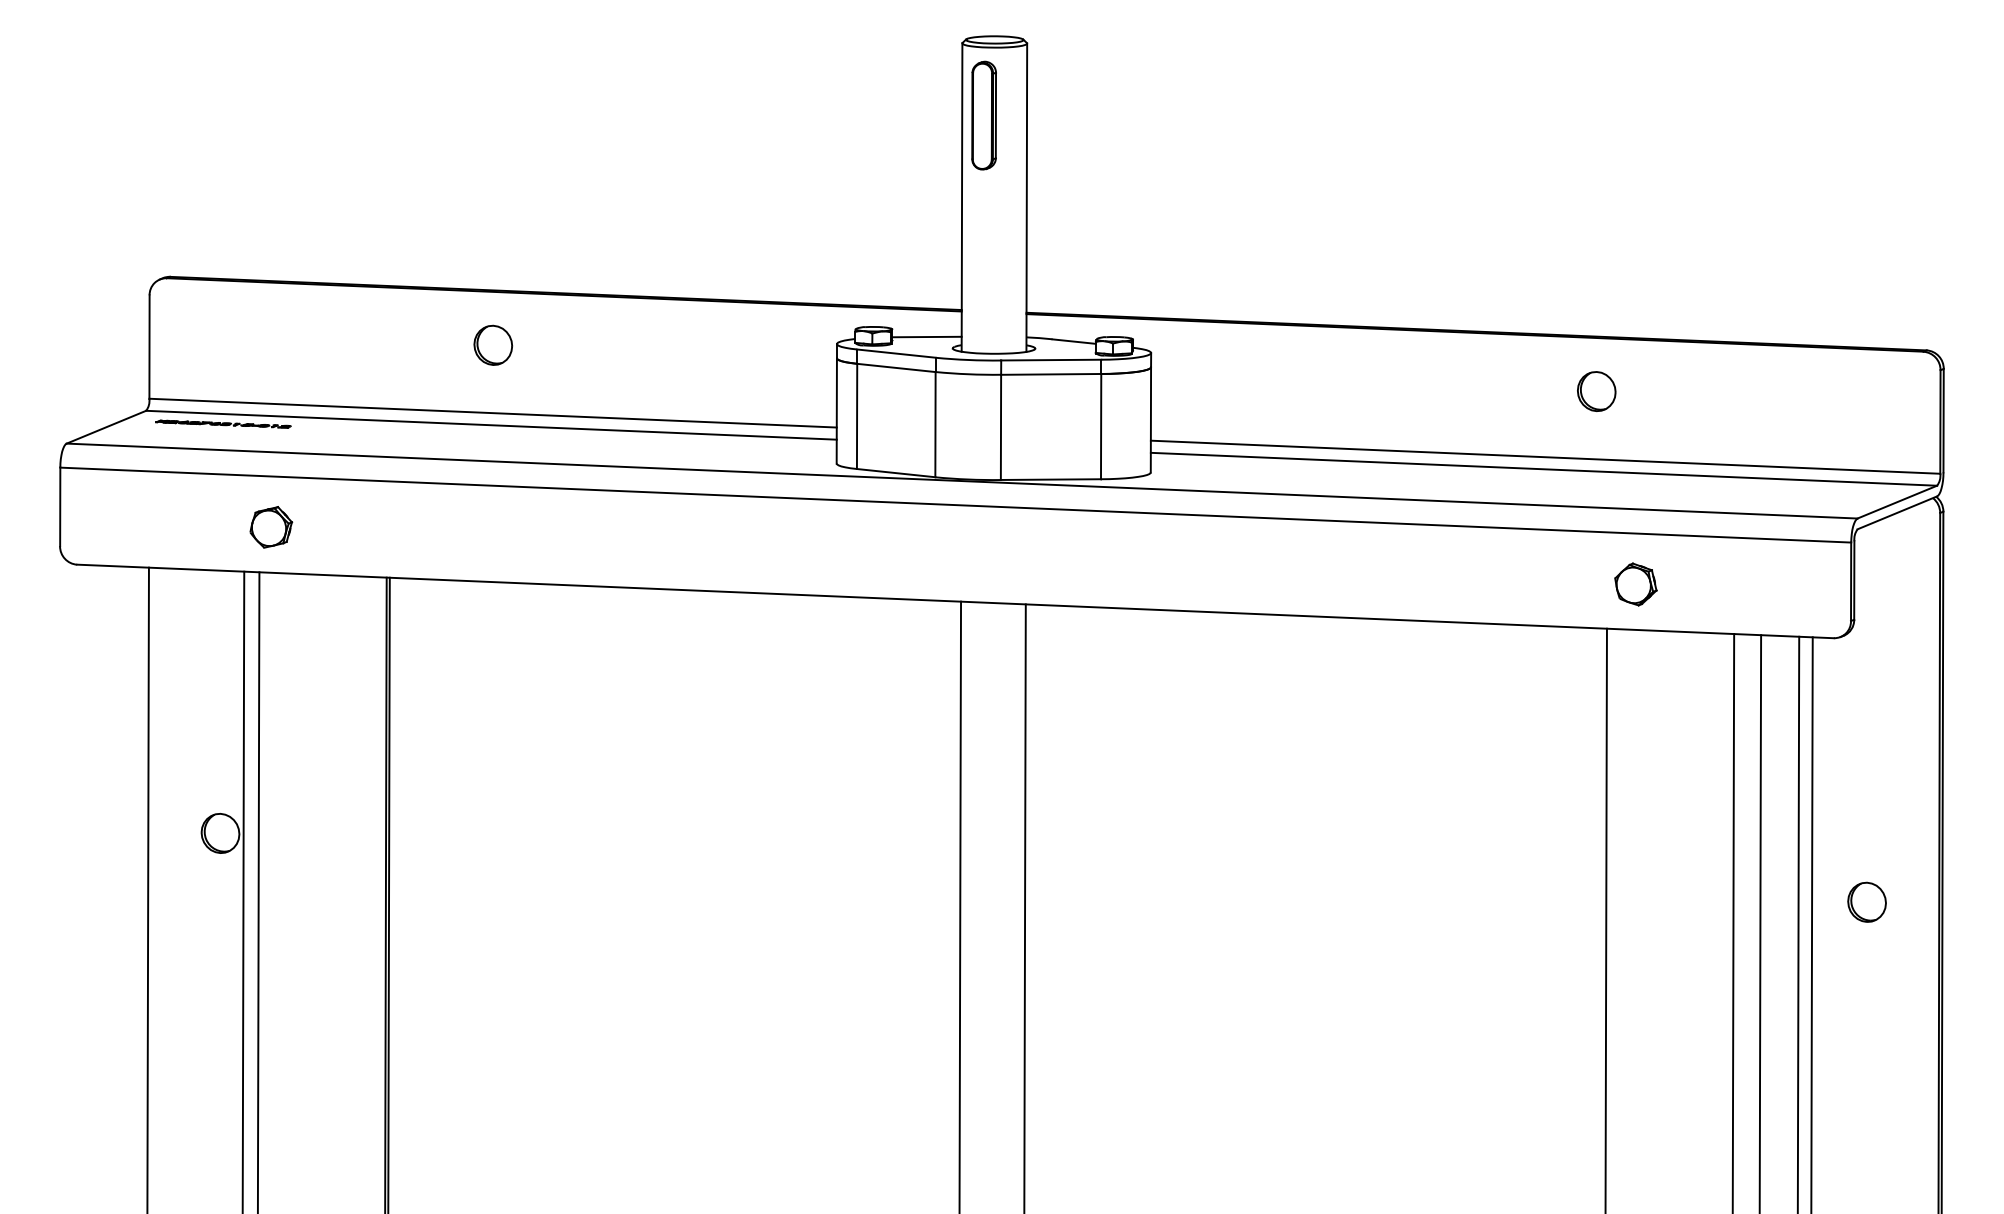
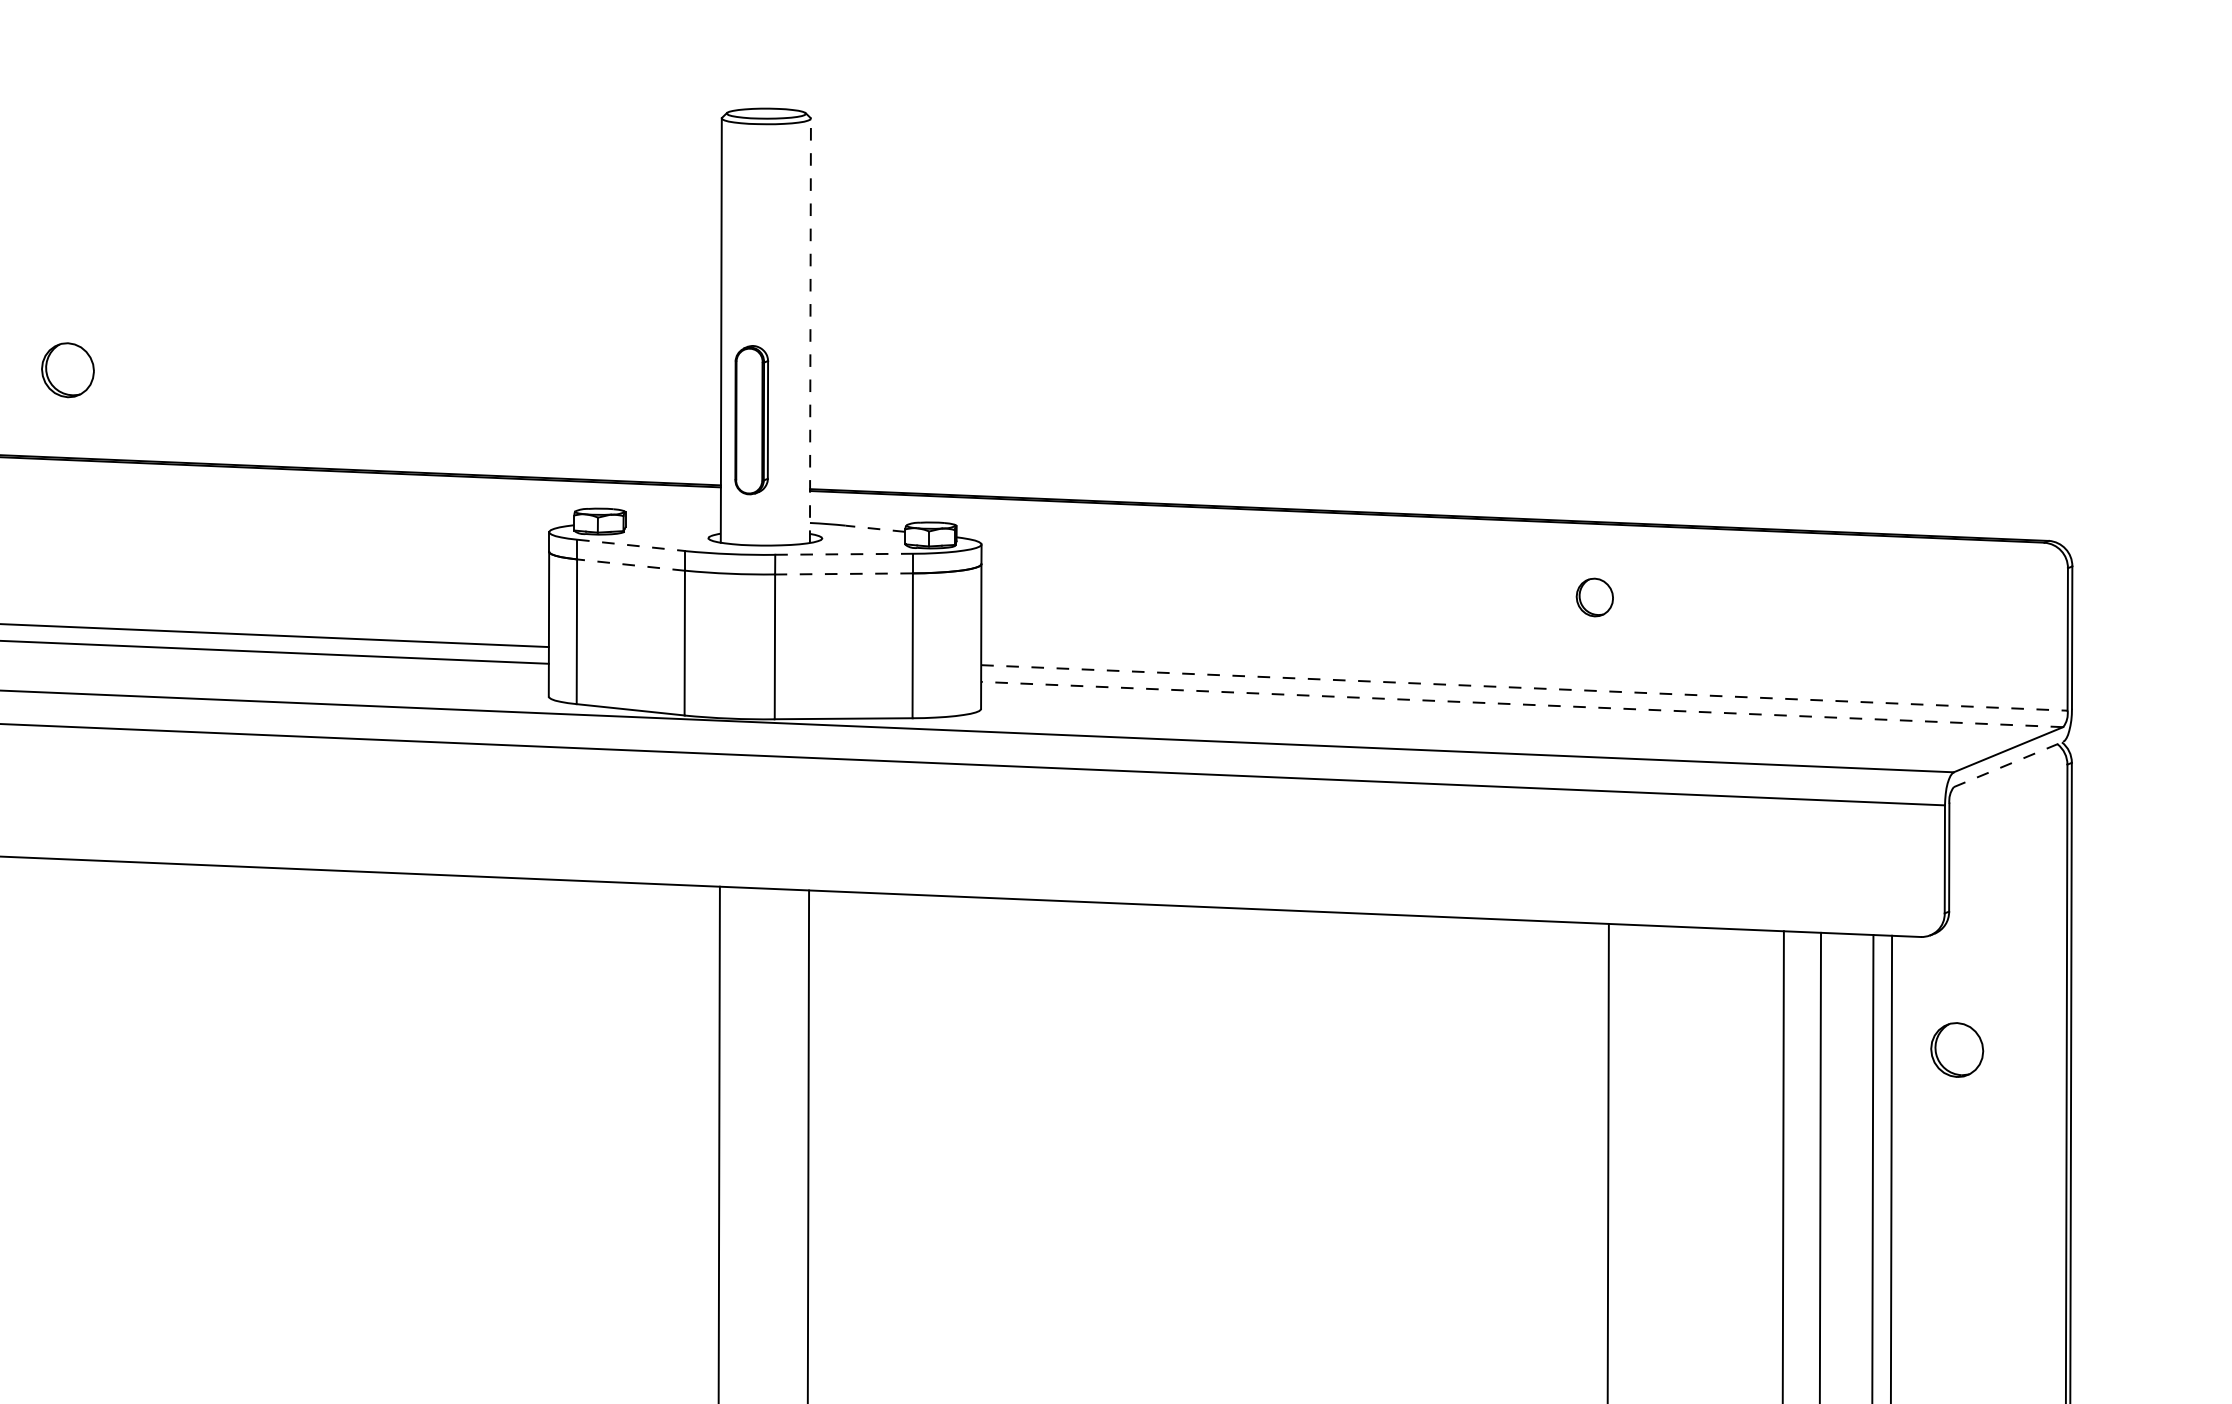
part: (983, 115) -> (750, 419), moved
line: (1026, 197) -> (810, 330), solid -> dashed
line: (926, 336) -> (672, 521), removed
line: (1074, 341) -> (876, 528), solid -> dashed
part: (492, 344) -> (66, 369), moved
line: (896, 353) -> (631, 545), solid -> dashed
line: (1051, 360) -> (844, 554), solid -> dashed
line: (895, 367) -> (629, 564), solid -> dashed
line: (1050, 374) -> (843, 574), solid -> dashed
part: (1596, 391) -> (1594, 597), size x0.7
line: (1546, 457) -> (1525, 688), solid -> dashed
line: (1543, 469) -> (1521, 704), solid -> dashed
line: (1897, 512) -> (2008, 763), solid -> dashed
part: (1635, 584) -> (1648, 863), removed
part: (1866, 901) -> (1956, 1048), moved

